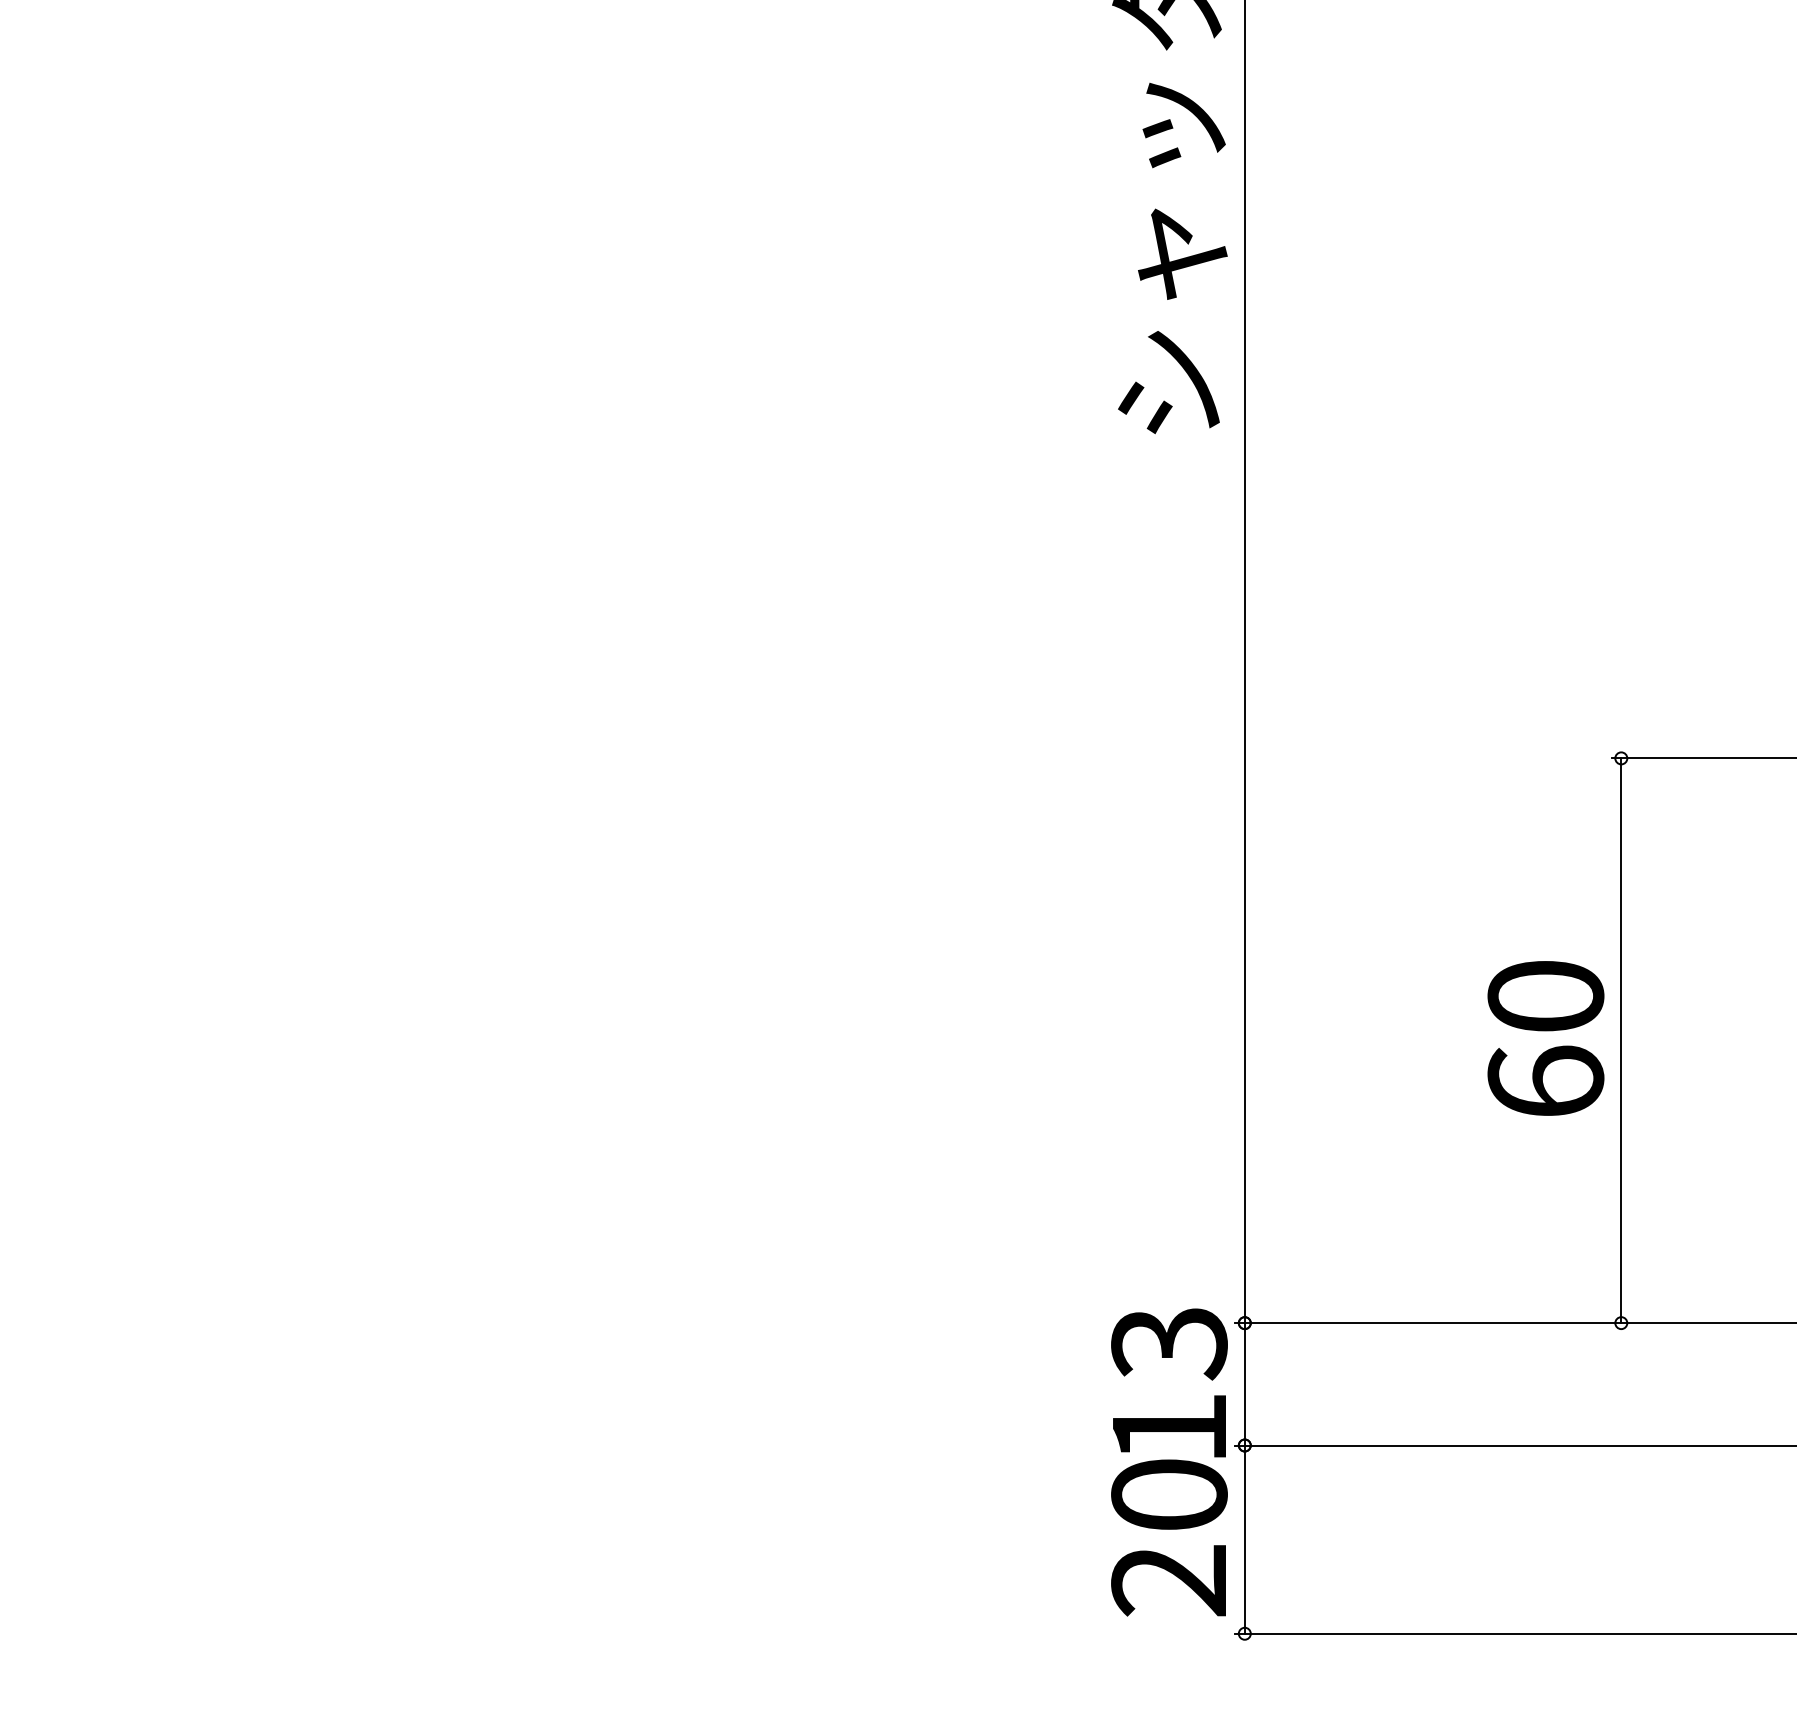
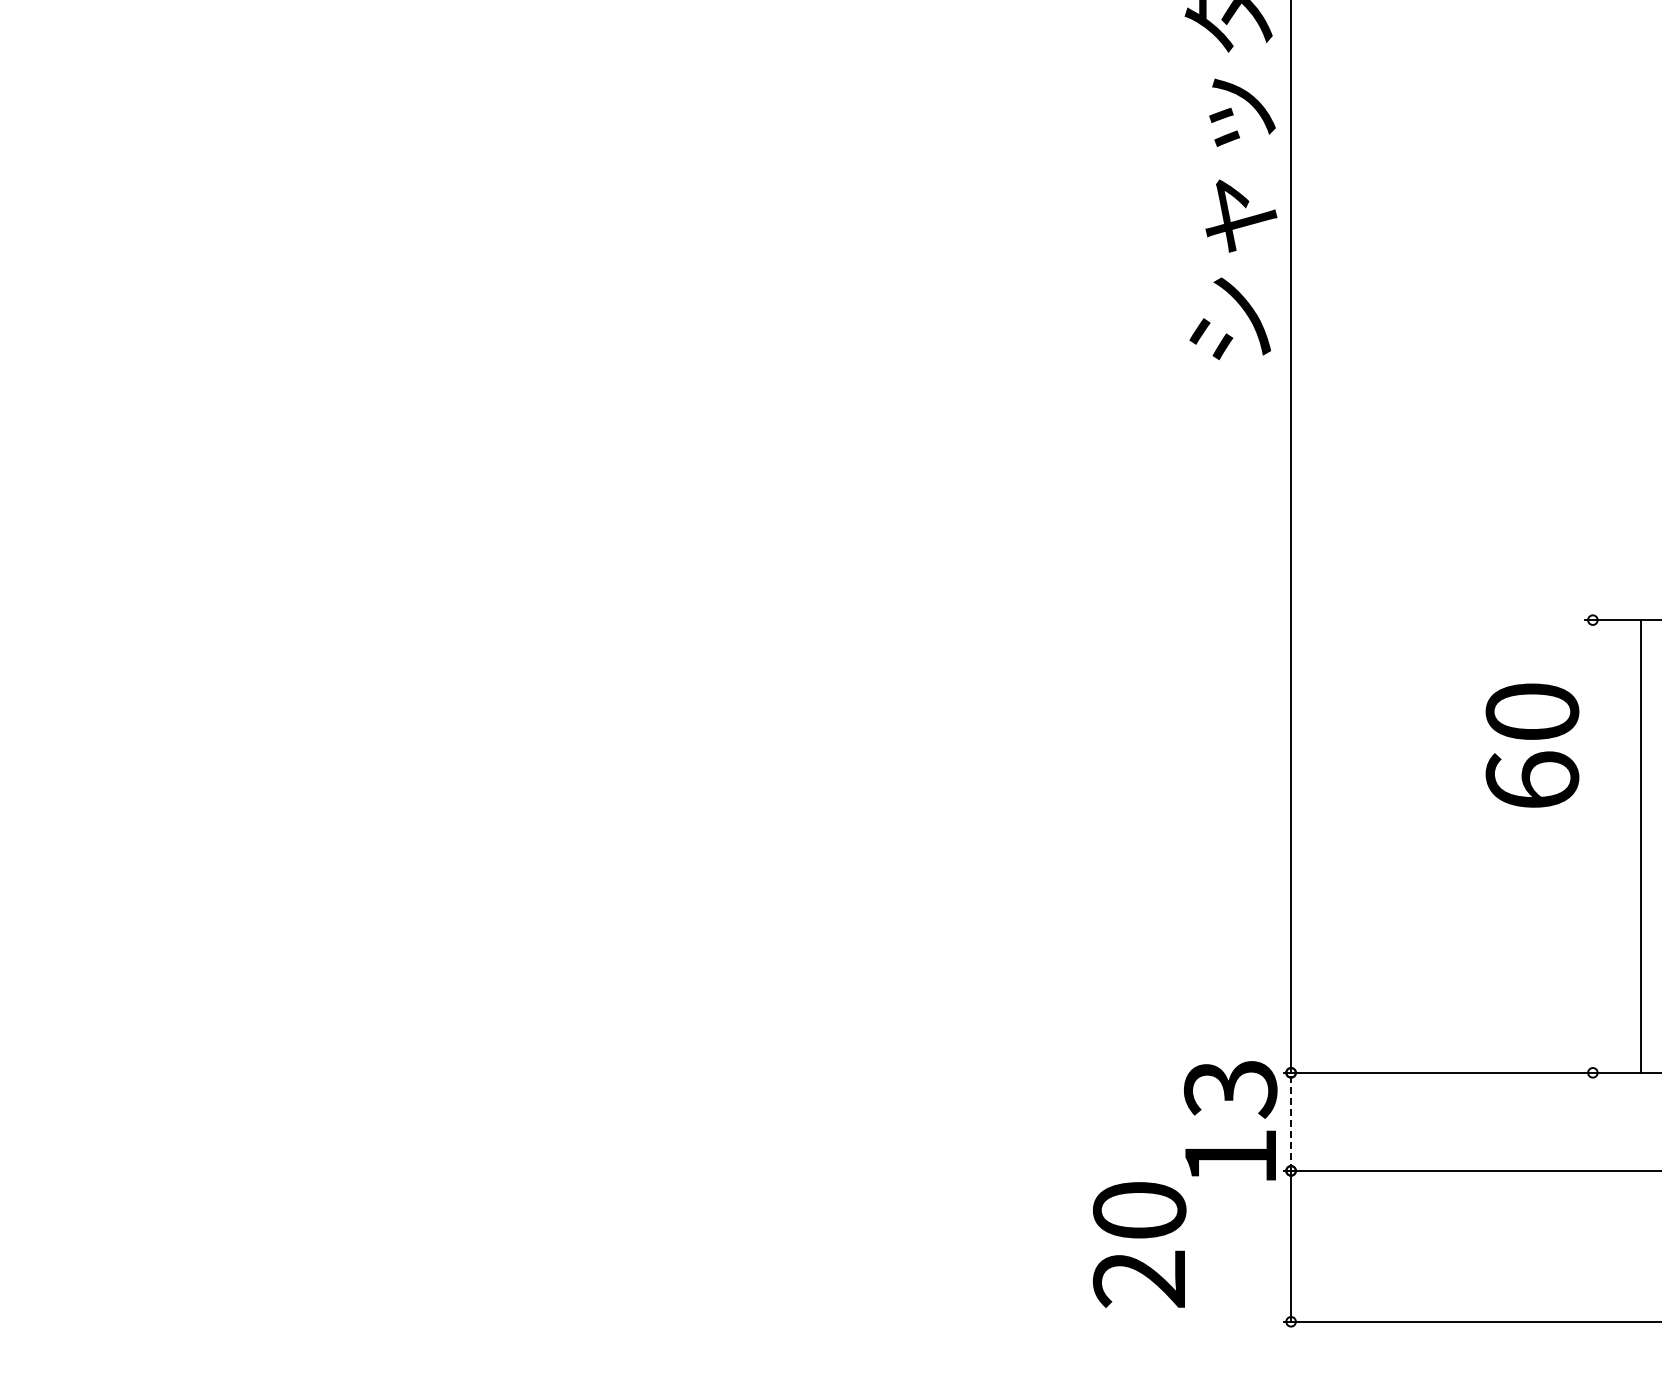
text: (1545, 1038) -> (1532, 745), moved
line: (1620, 1040) -> (1640, 846), moved
line: (1245, 1383) -> (1291, 1121), solid -> dashed
text: (1169, 1537) -> (1139, 1244), moved

